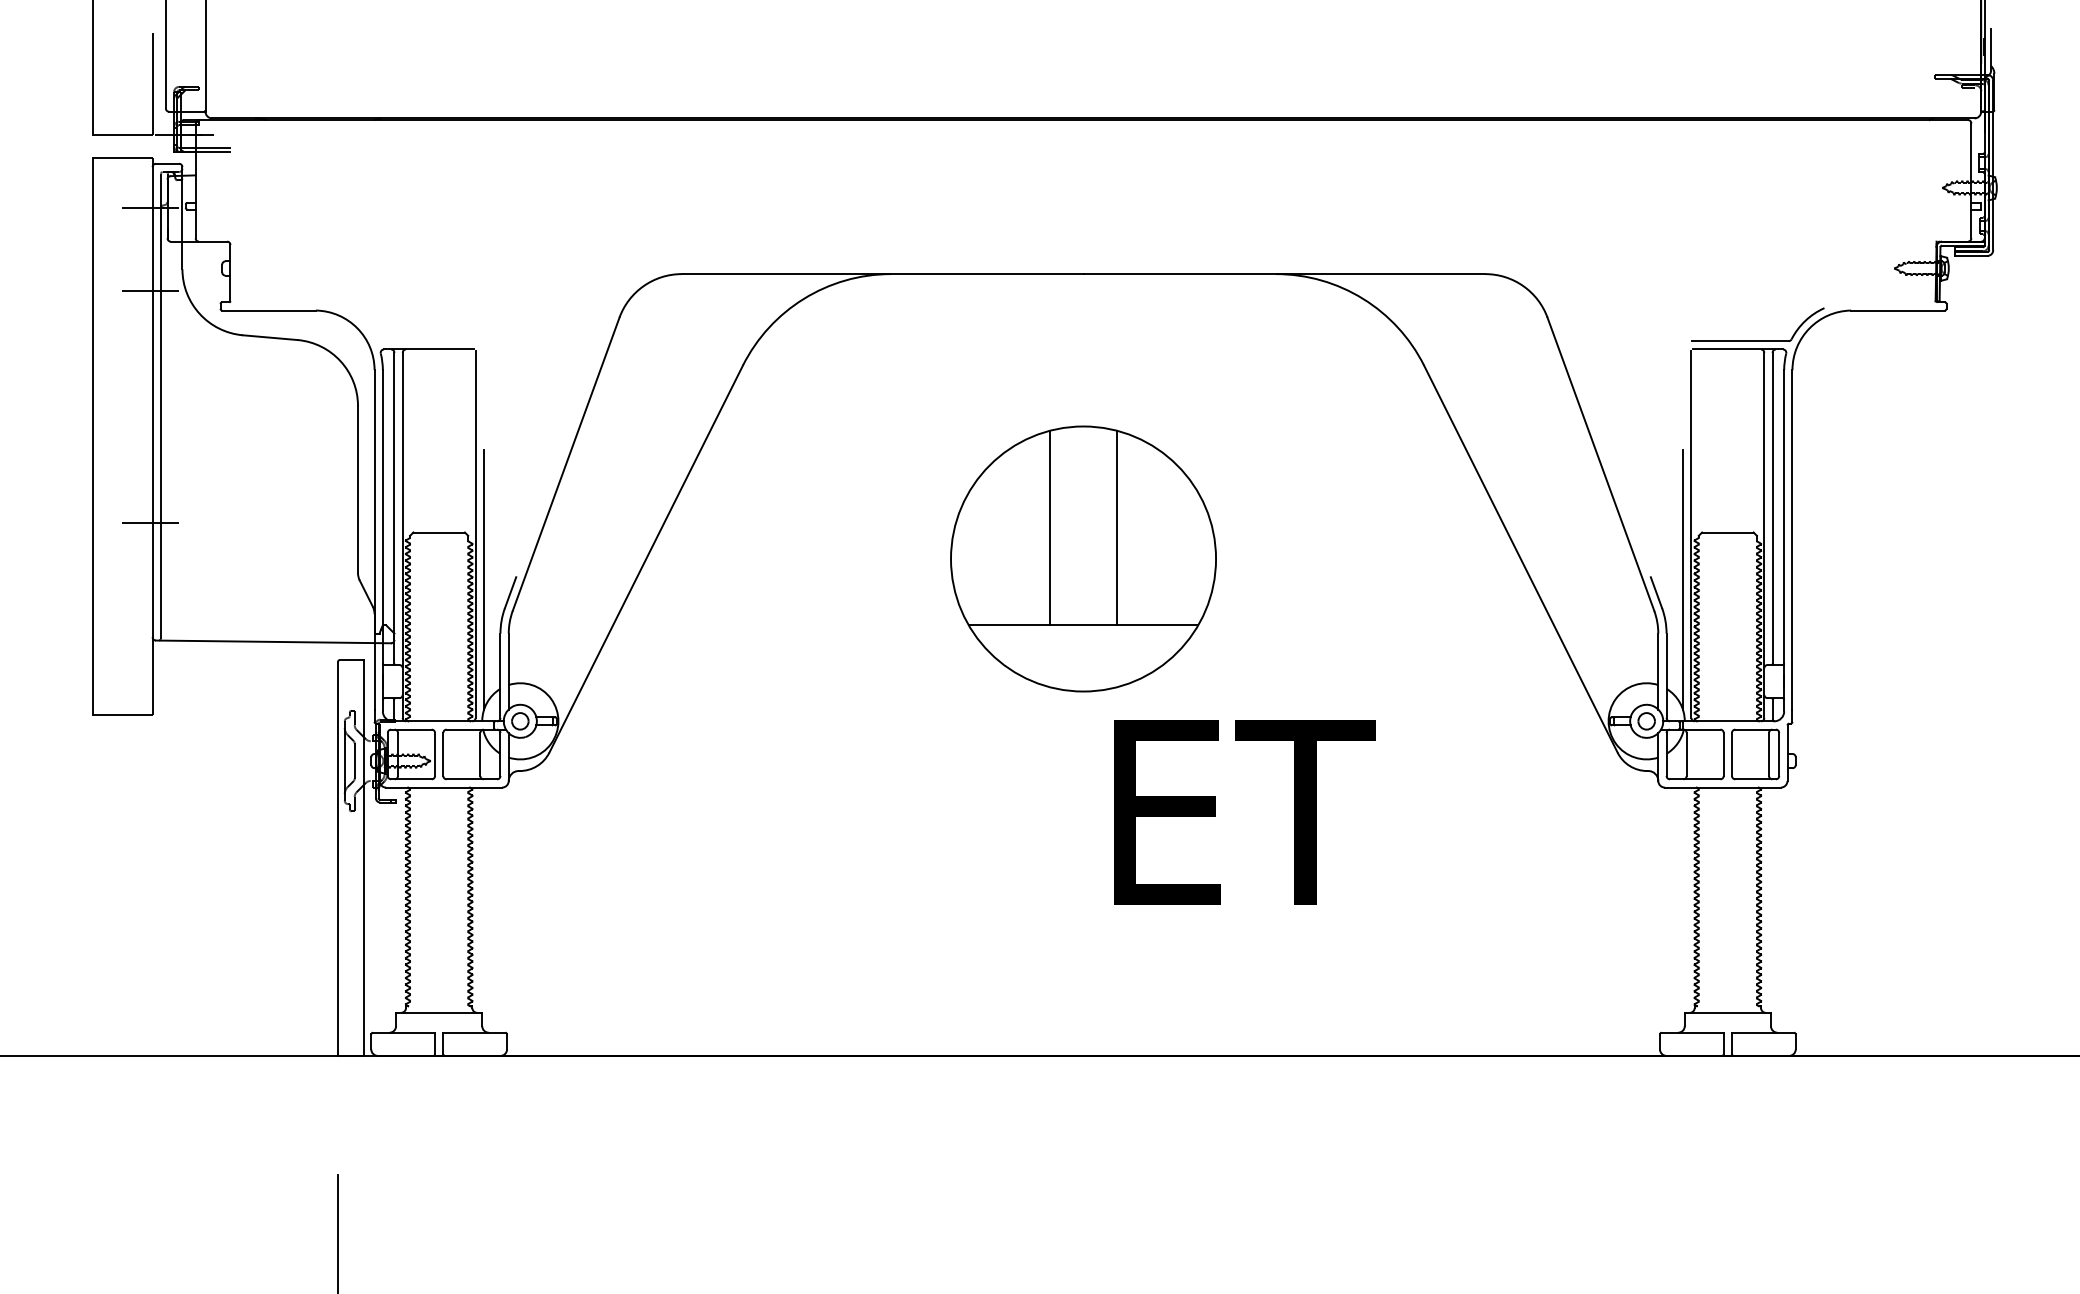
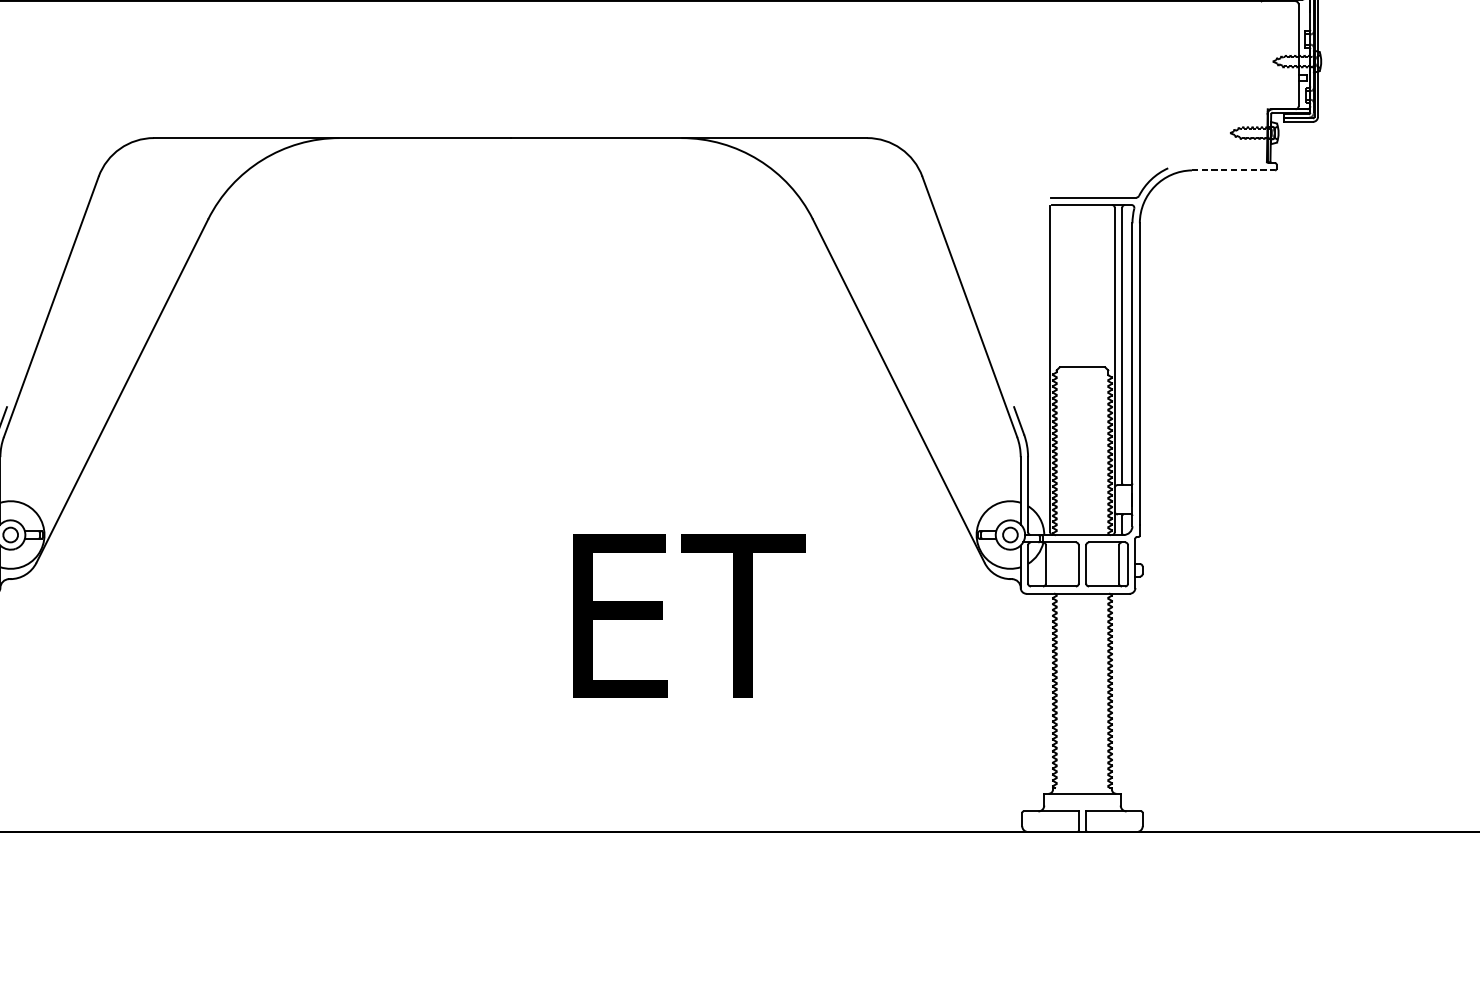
line: (1898, 310) -> (1233, 170), solid -> dashed
part: (1083, 558) -> (510, 390), removed
line: (1683, 579) -> (1043, 409), removed
text: (1244, 812) -> (688, 615), moved

